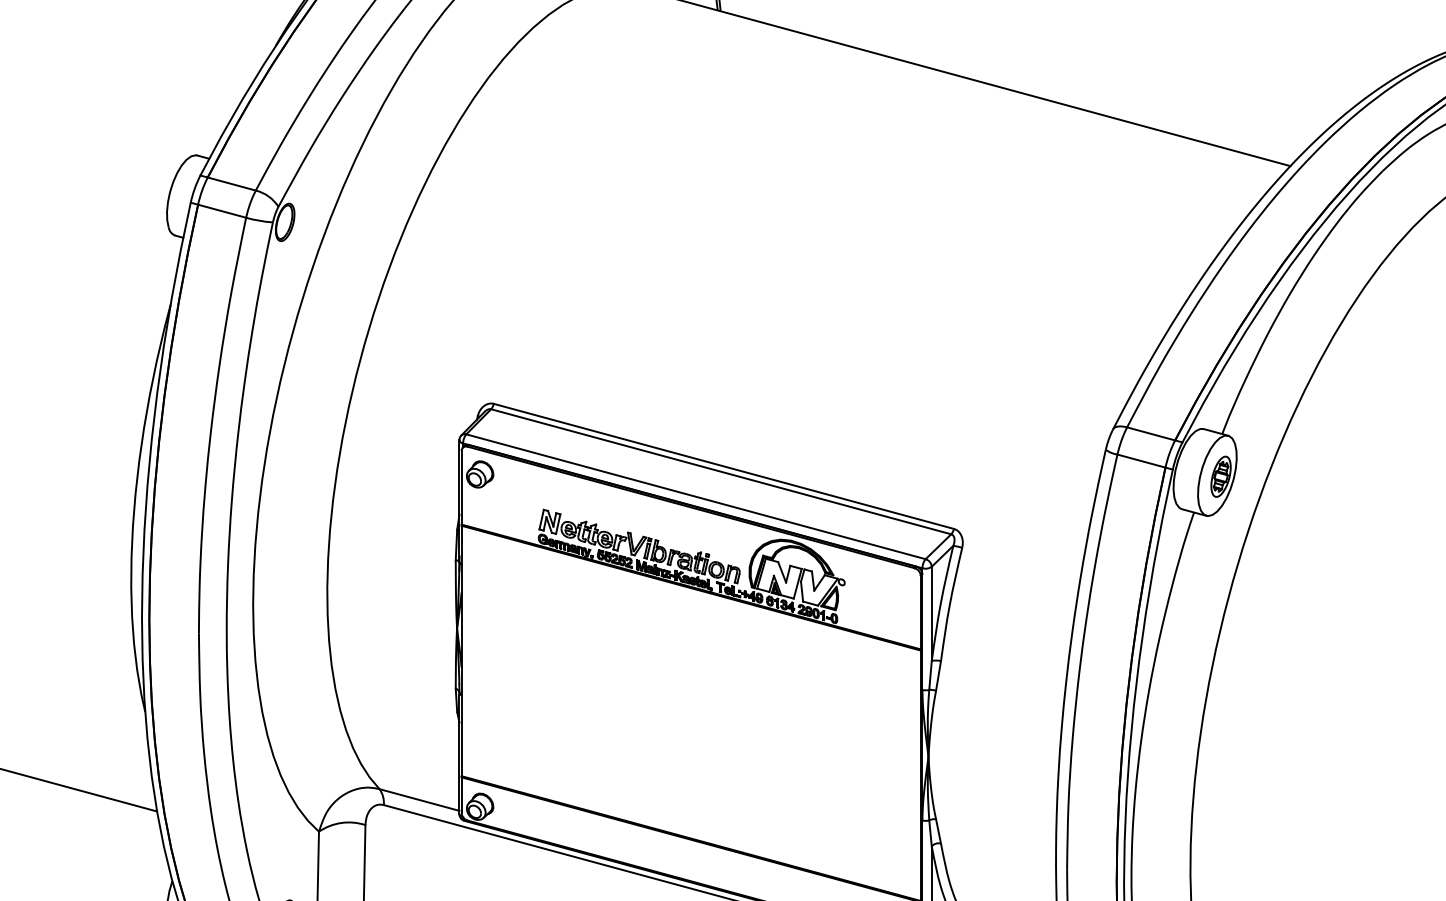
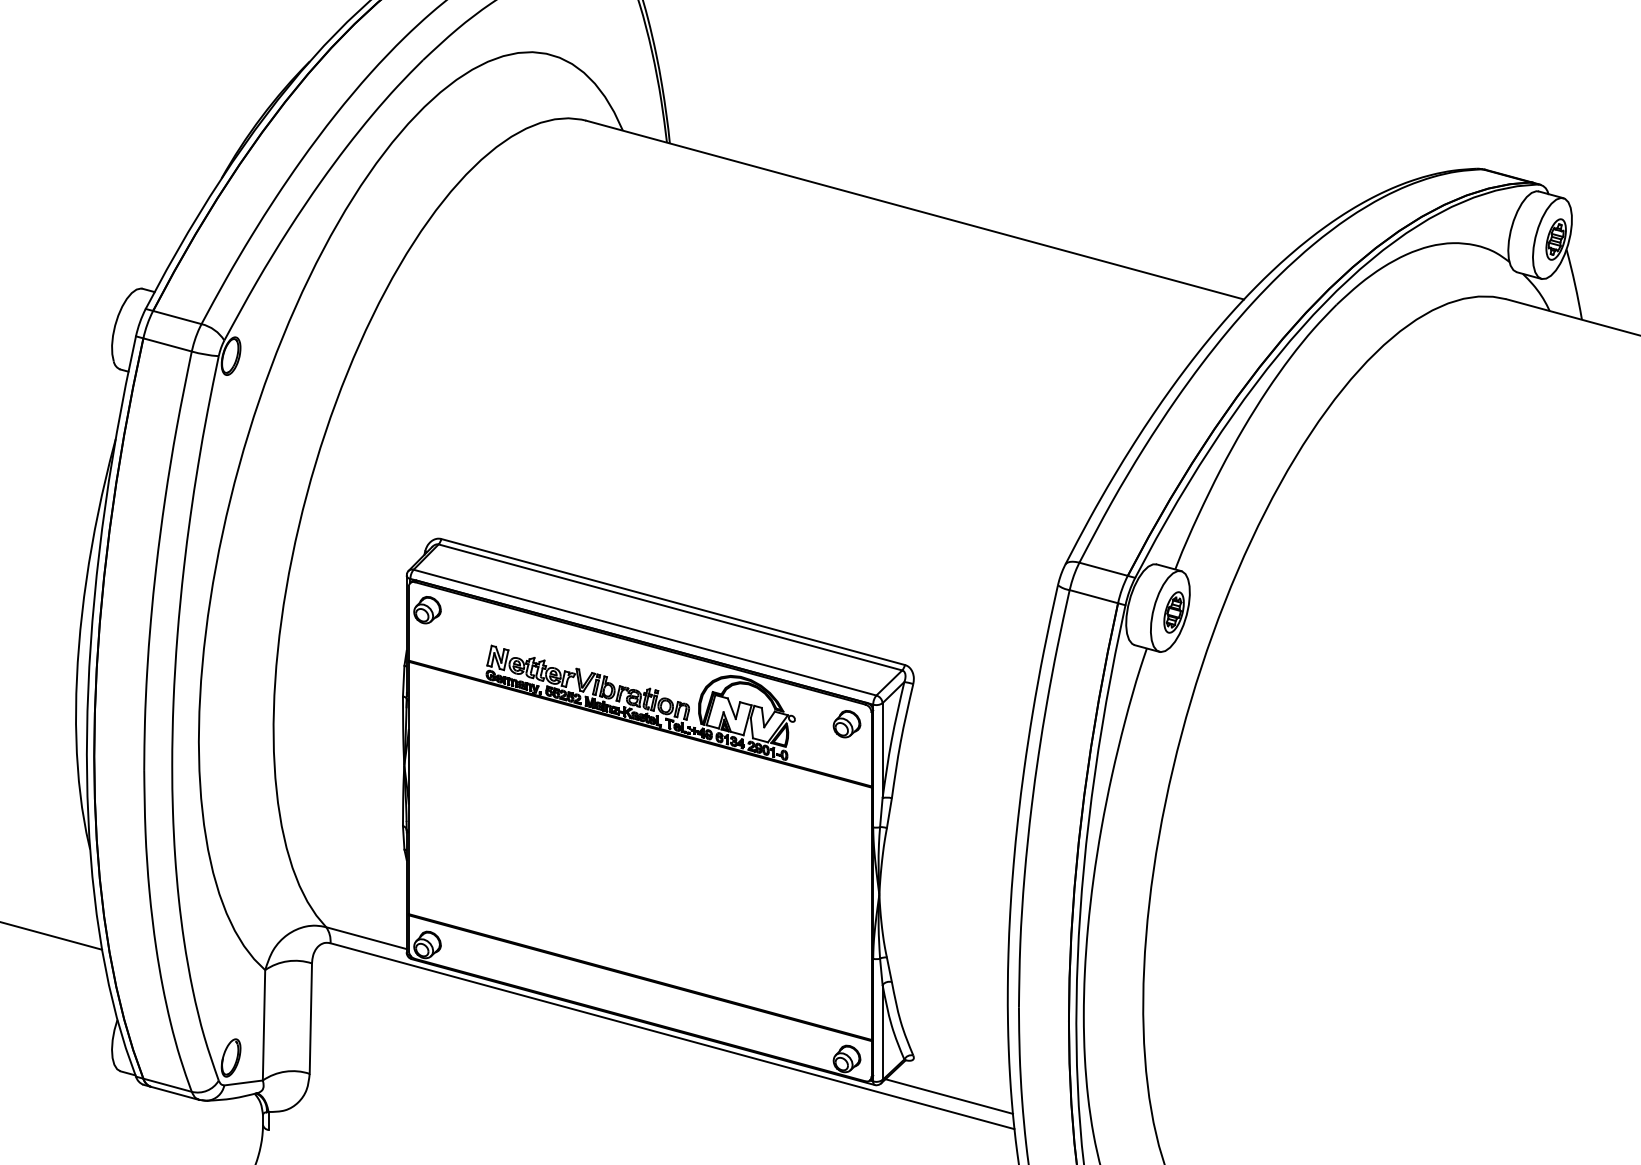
part: (895, 587) -> (846, 724), added

